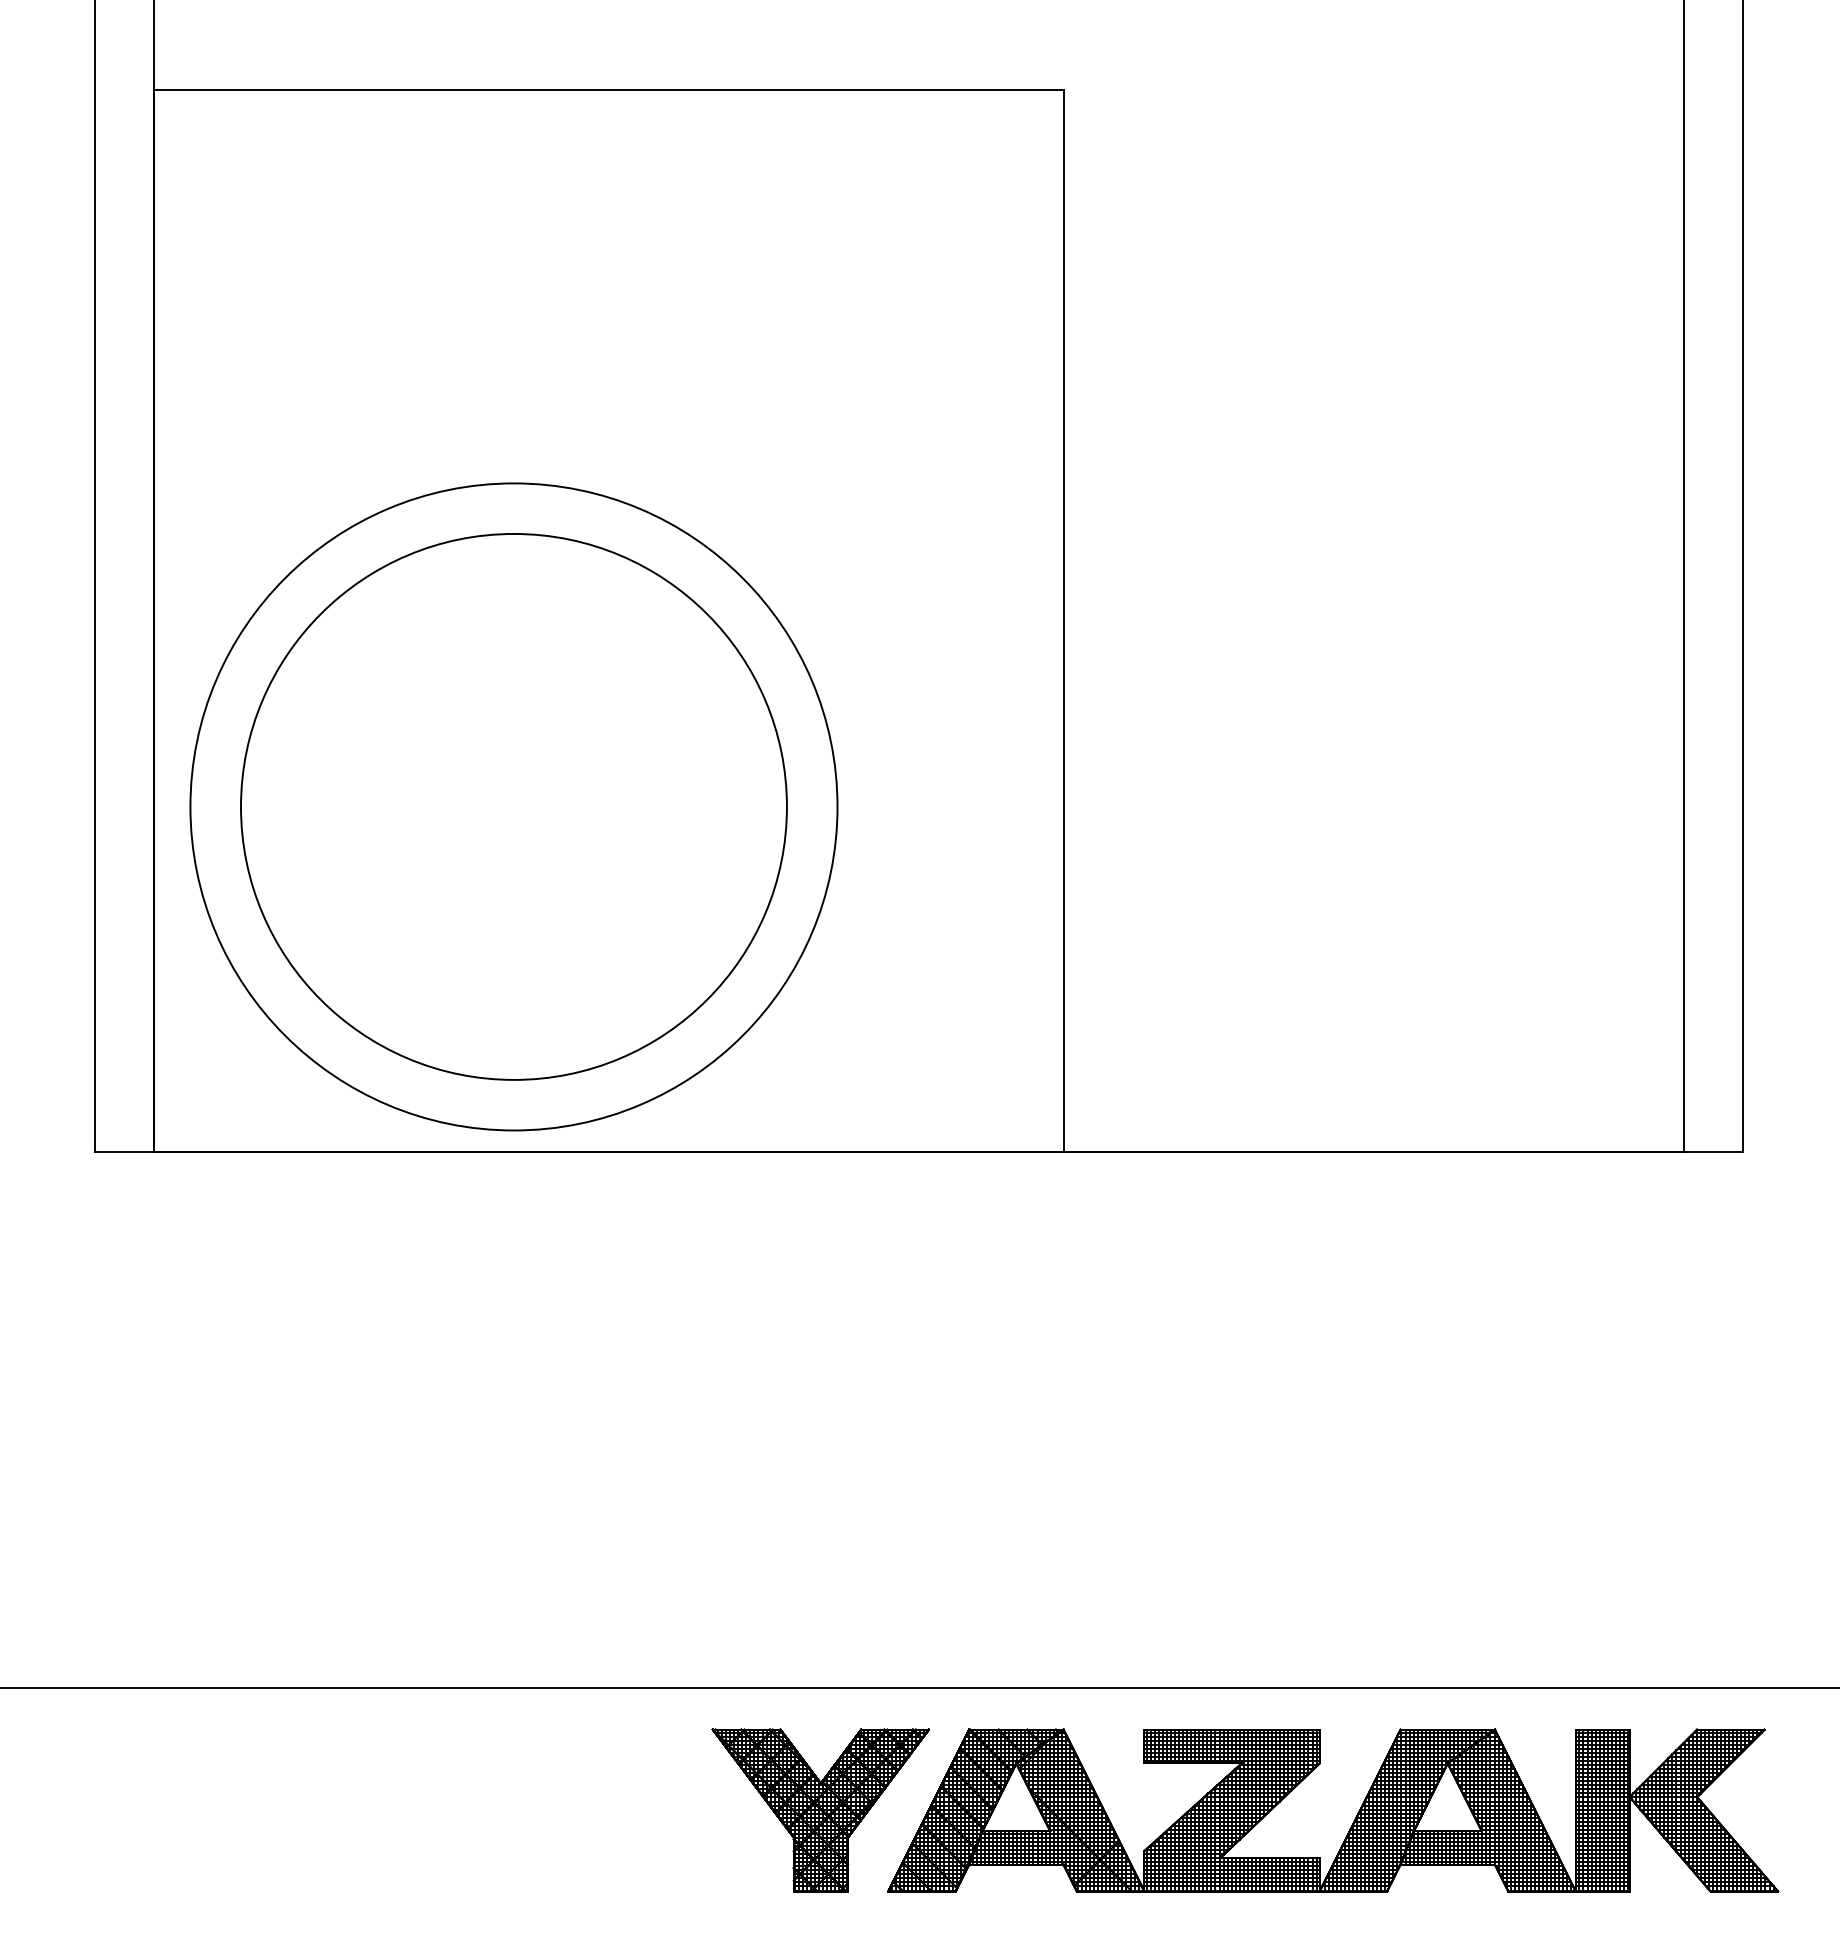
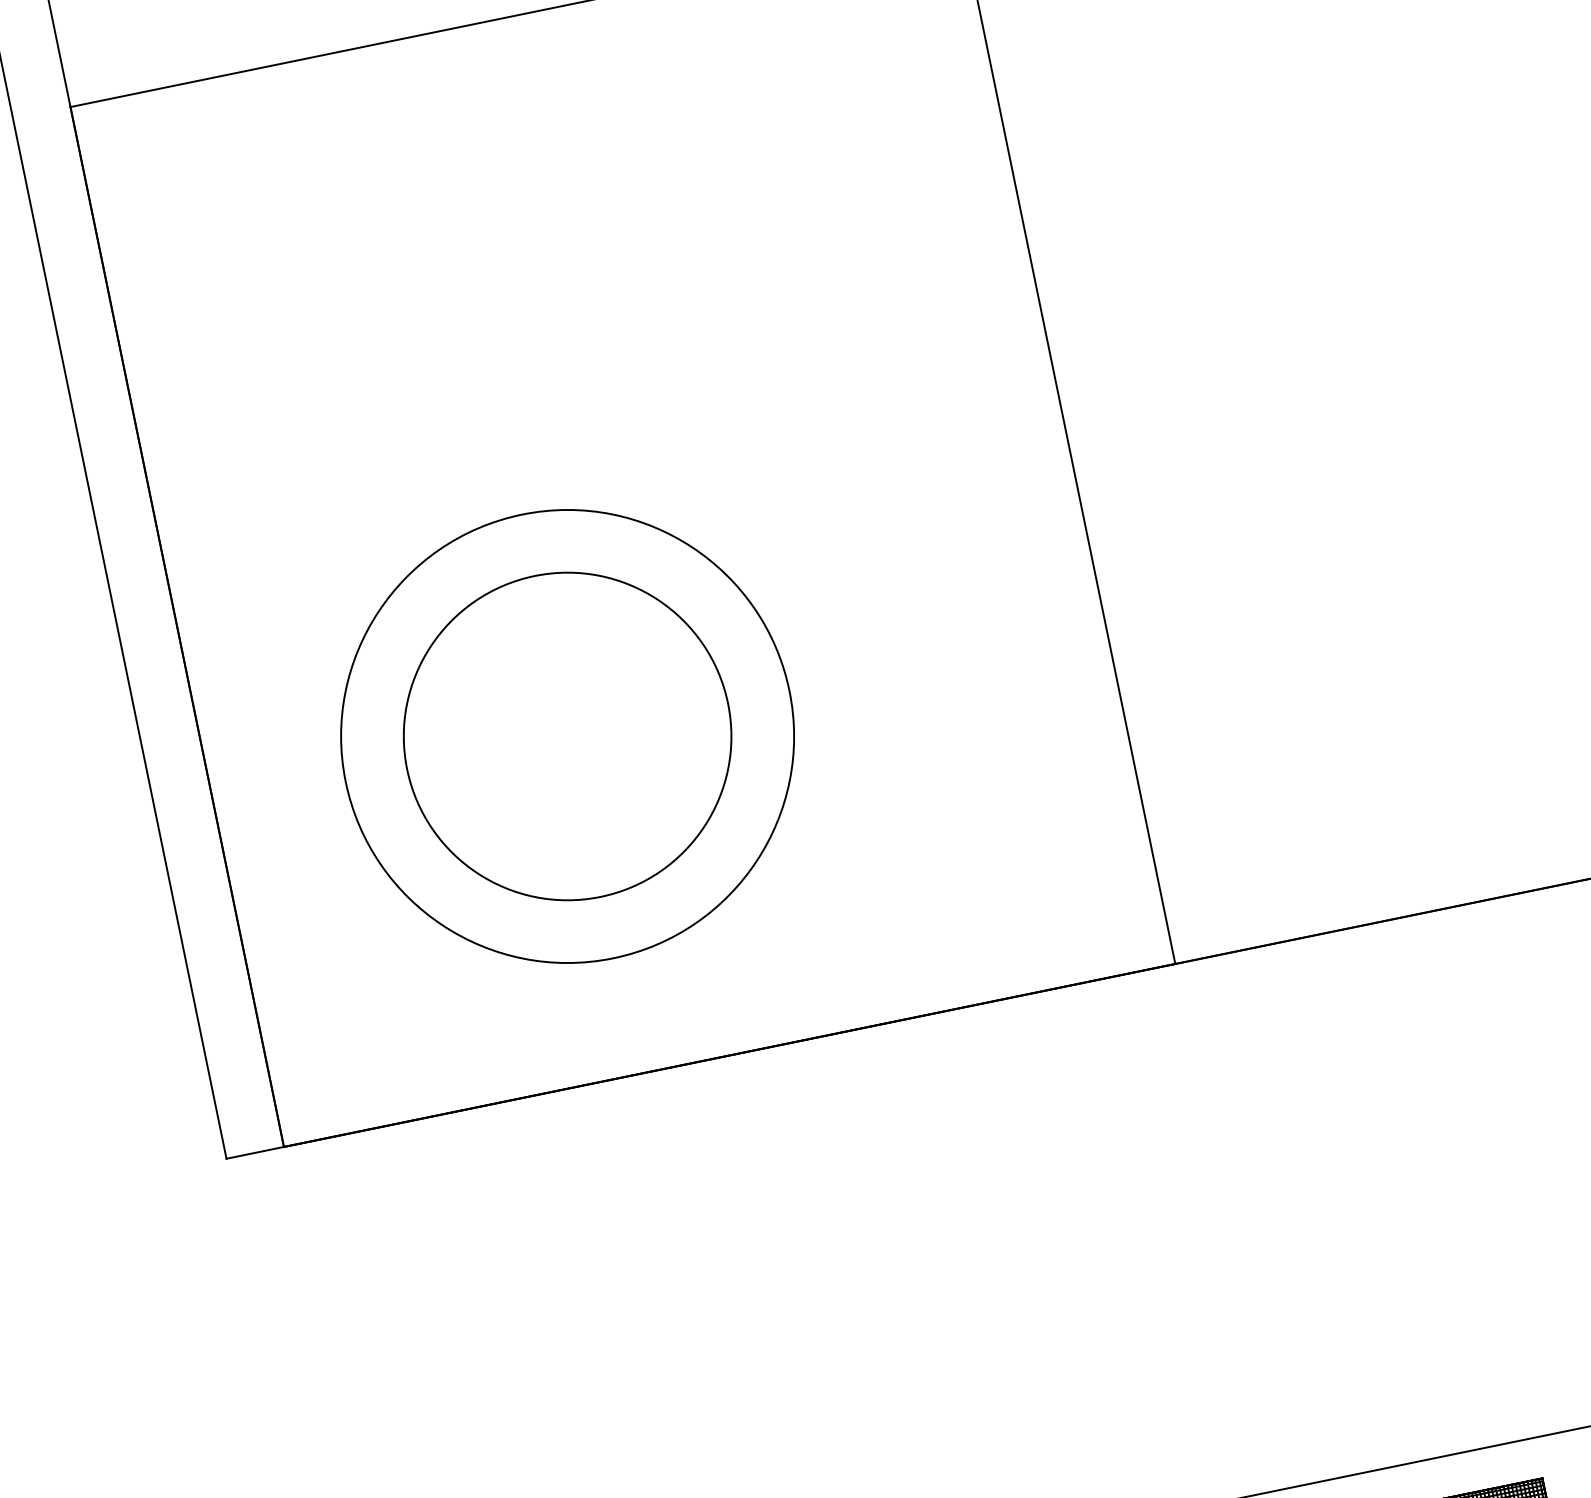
circle: (513, 806) -> (567, 736), size x0.6
circle: (513, 806) -> (567, 736), size x0.7

